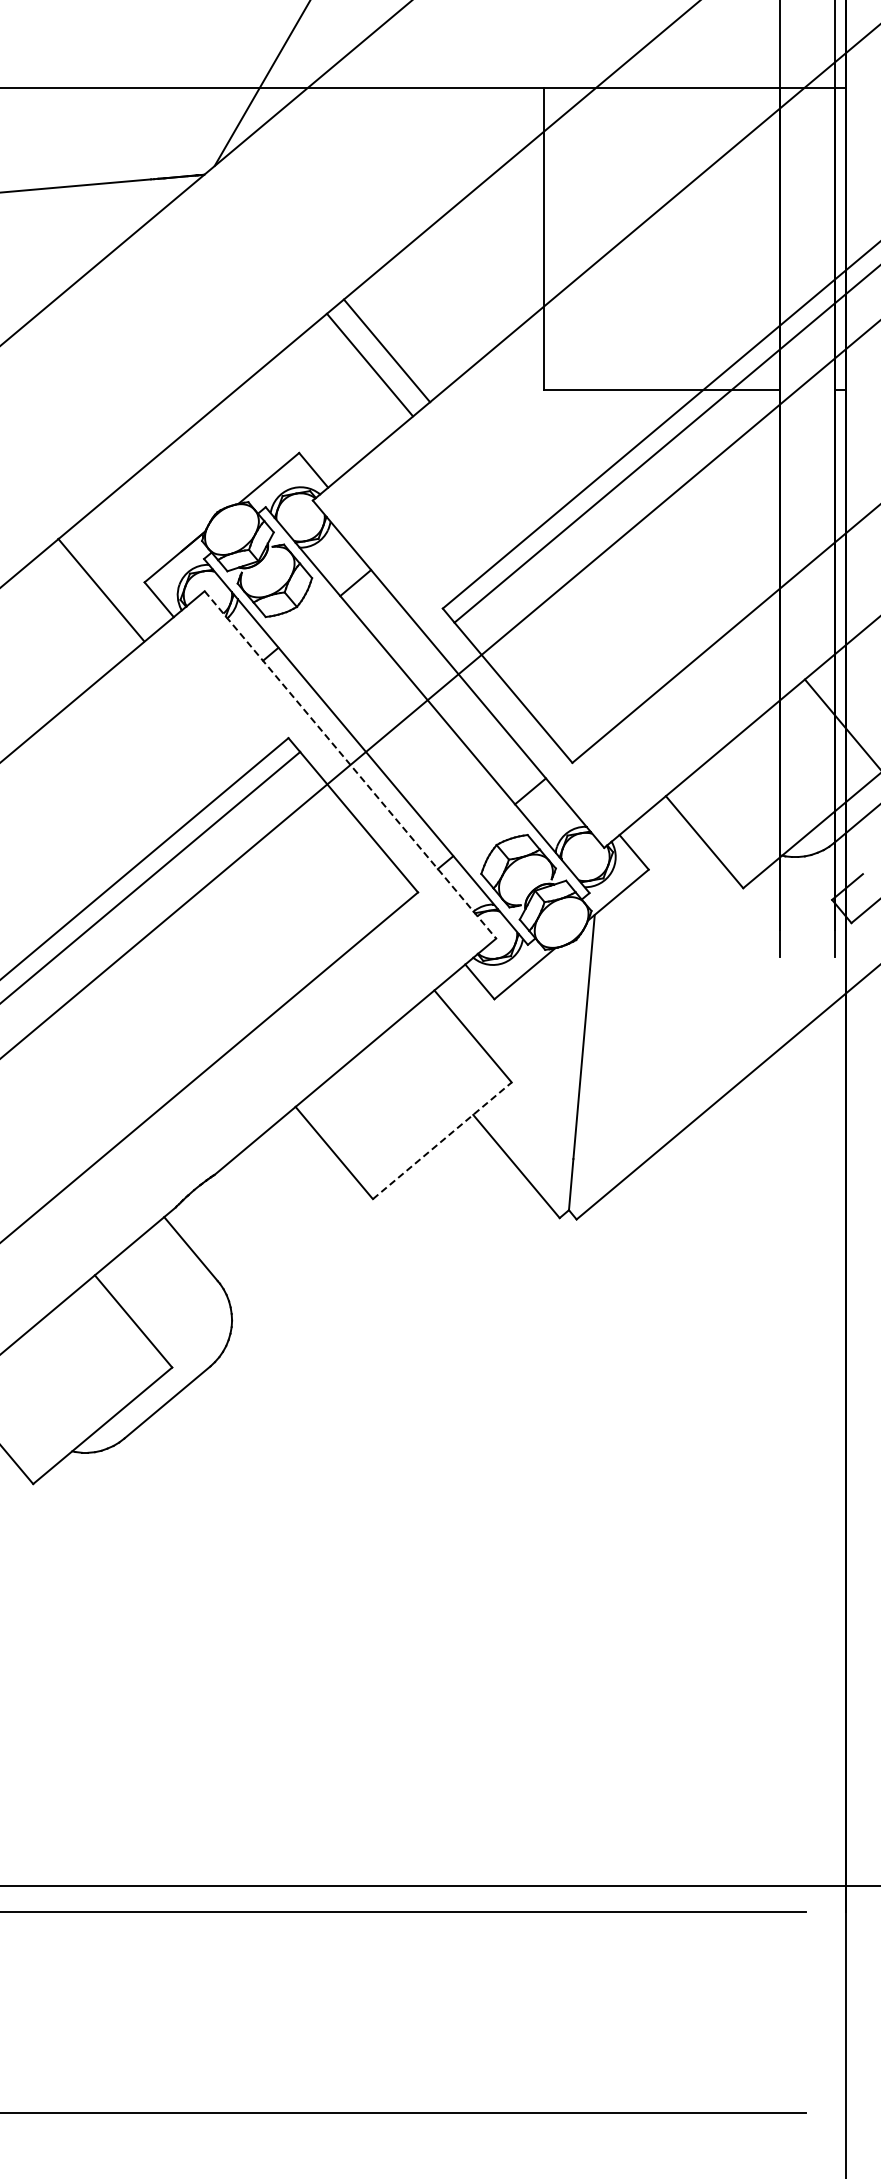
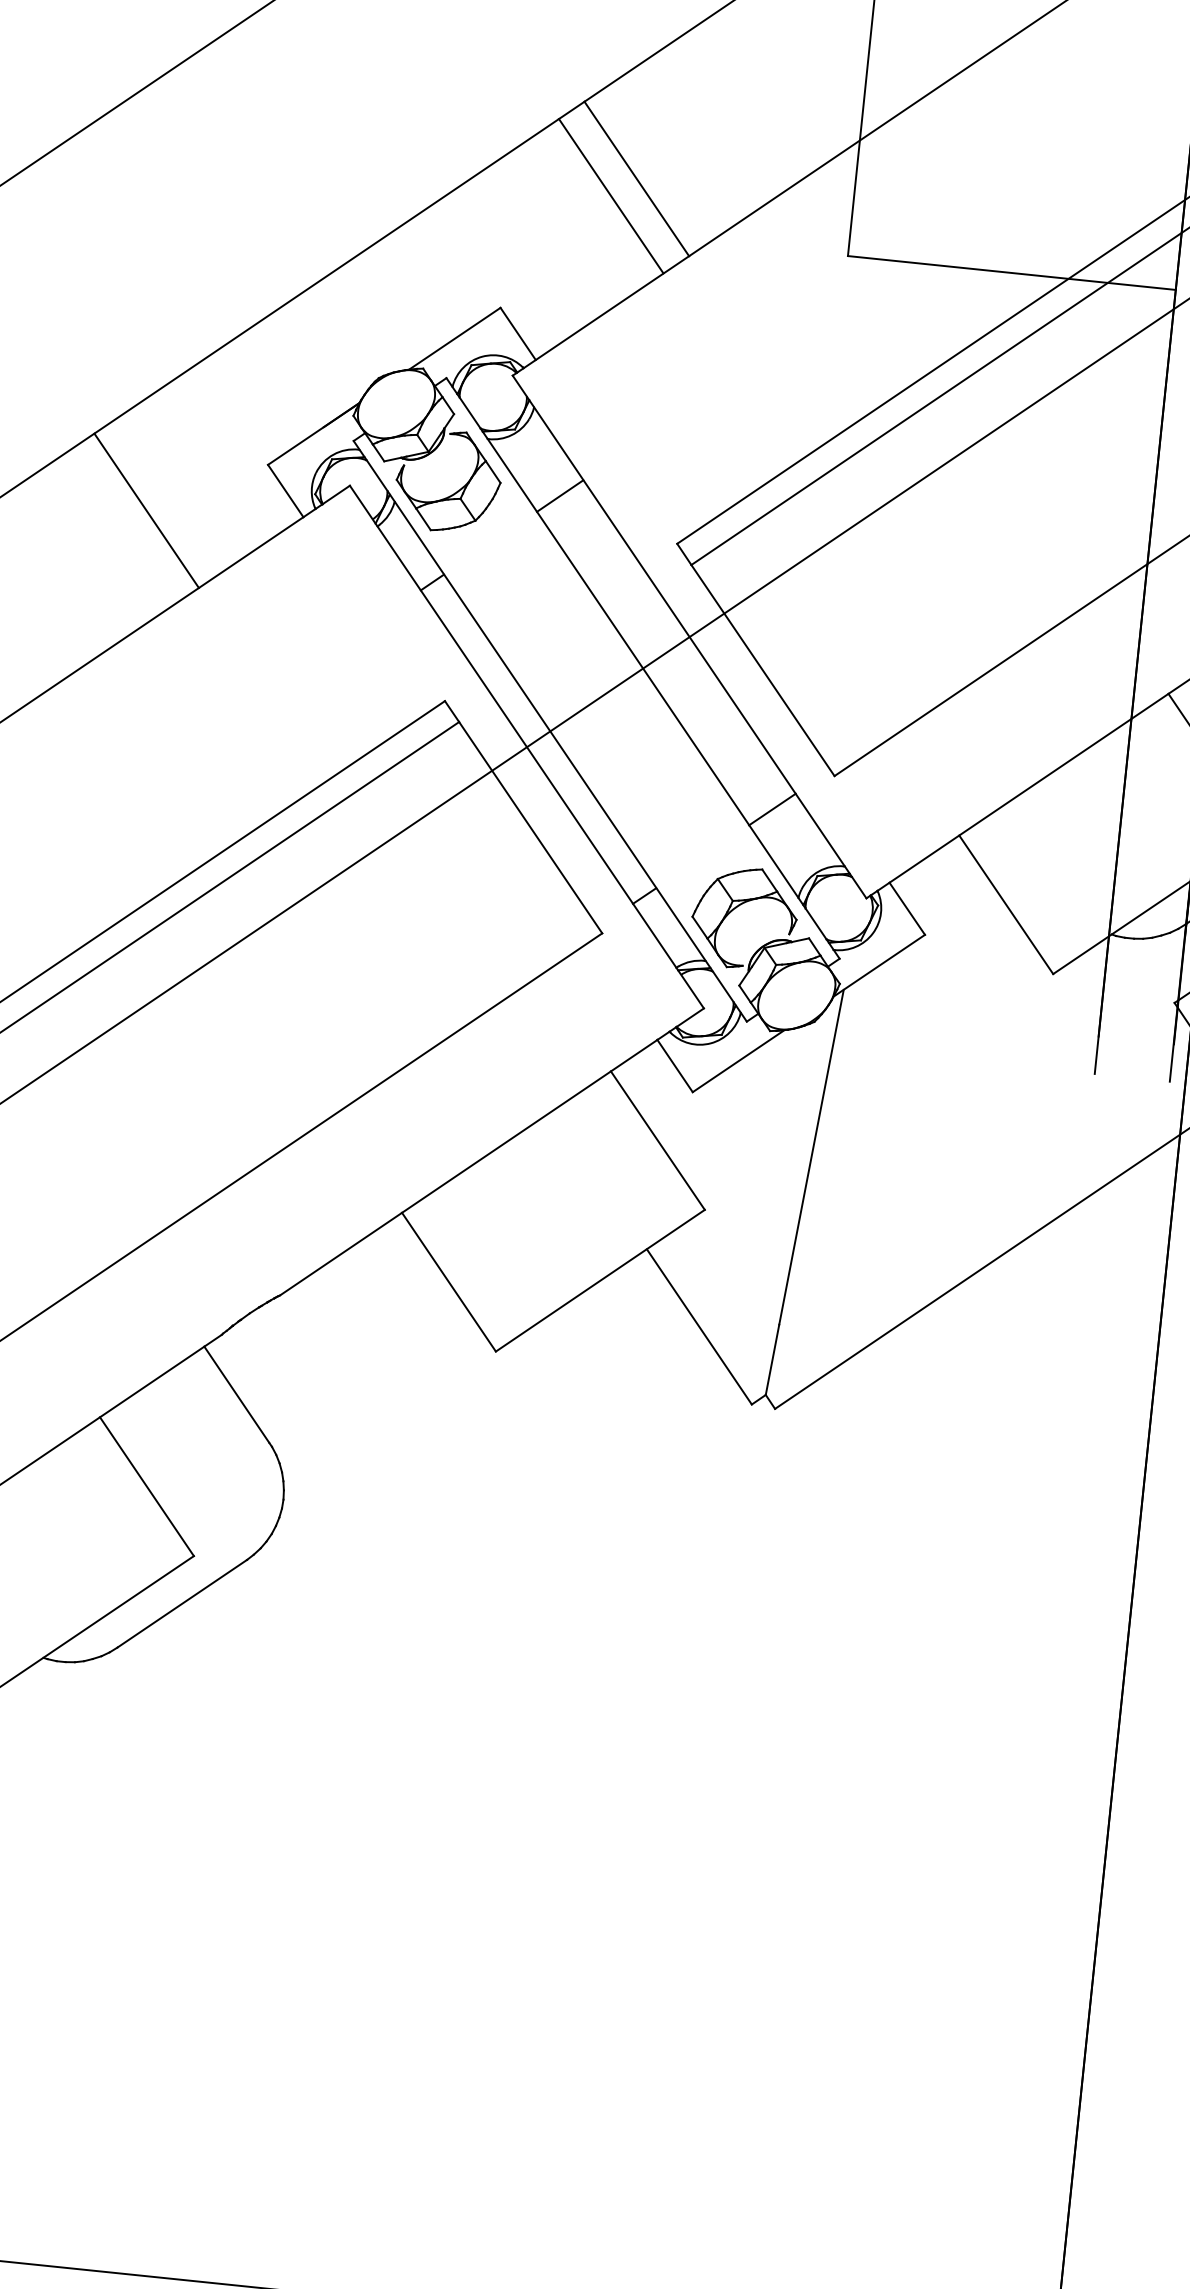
line: (101, 589) -> (147, 509), moved
line: (350, 764) -> (527, 746), dashed -> solid
line: (442, 1140) -> (600, 1280), dashed -> solid

